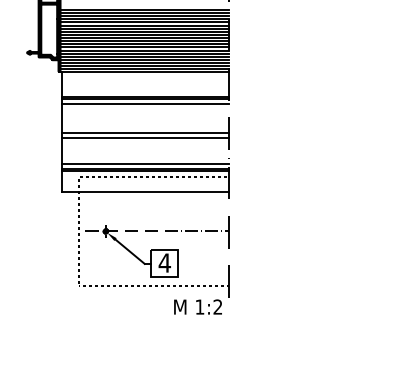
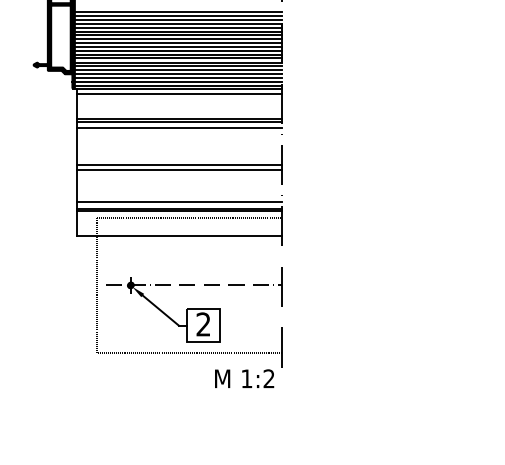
line: (145, 75) -> (179, 93), added
text: (164, 263) -> (203, 324), 4 -> 2

